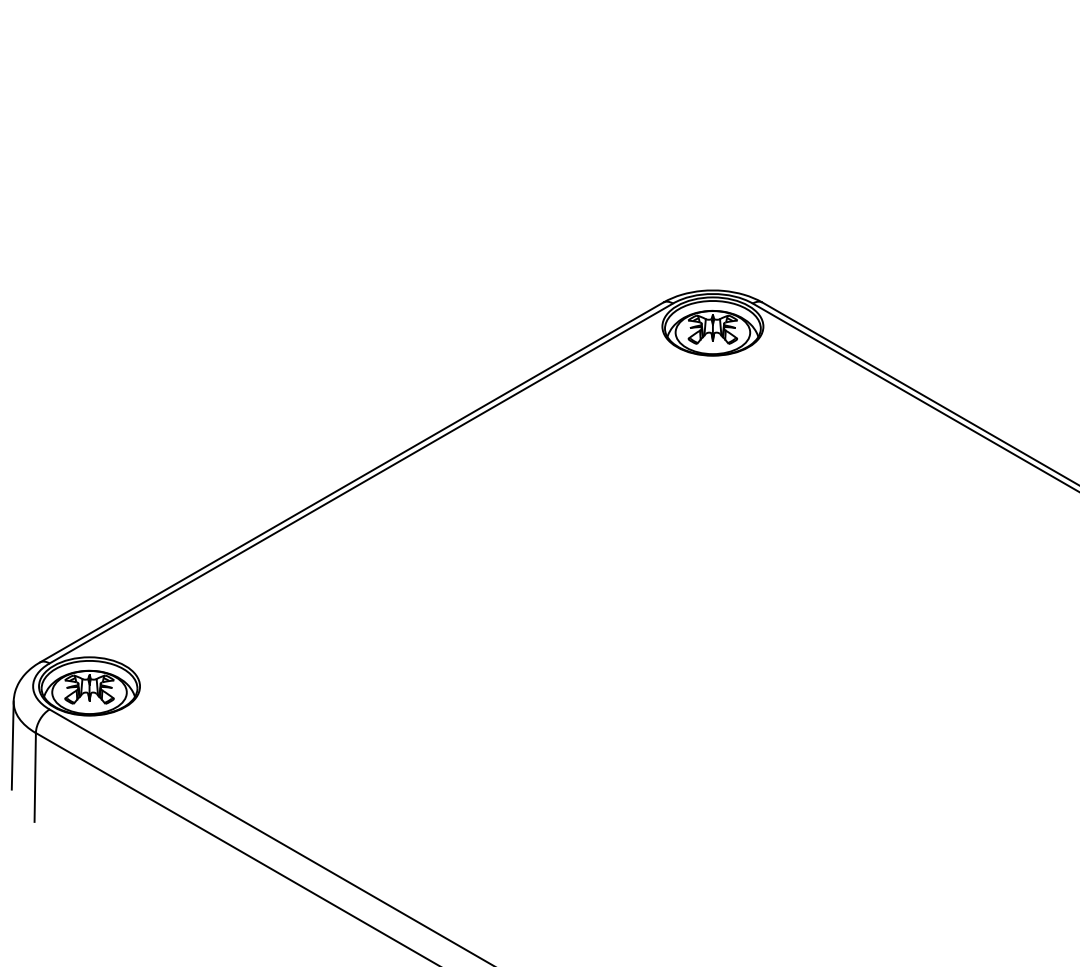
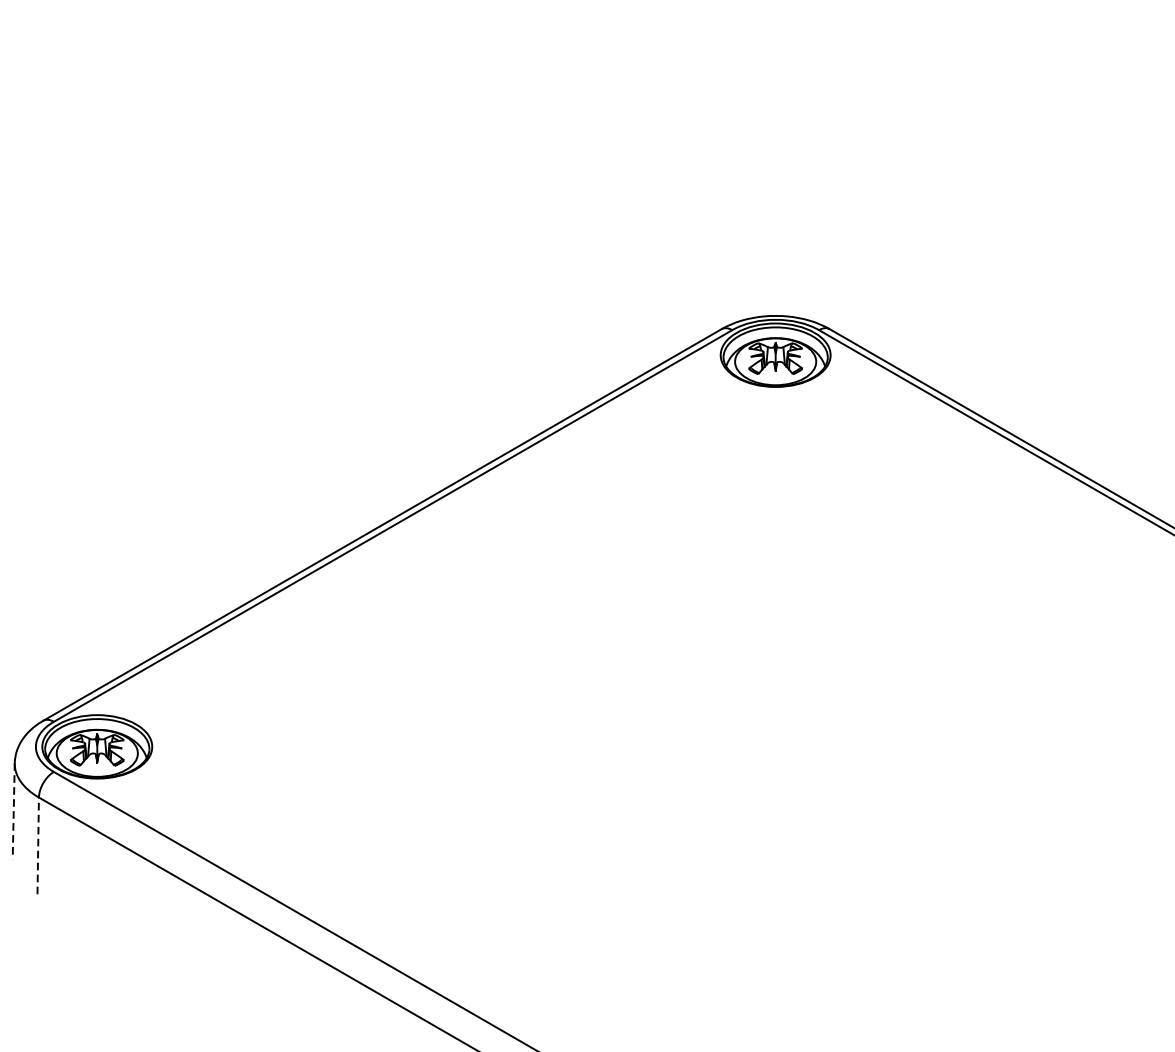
line: (12, 746) -> (13, 812), solid -> dashed
line: (35, 776) -> (38, 844), solid -> dashed

